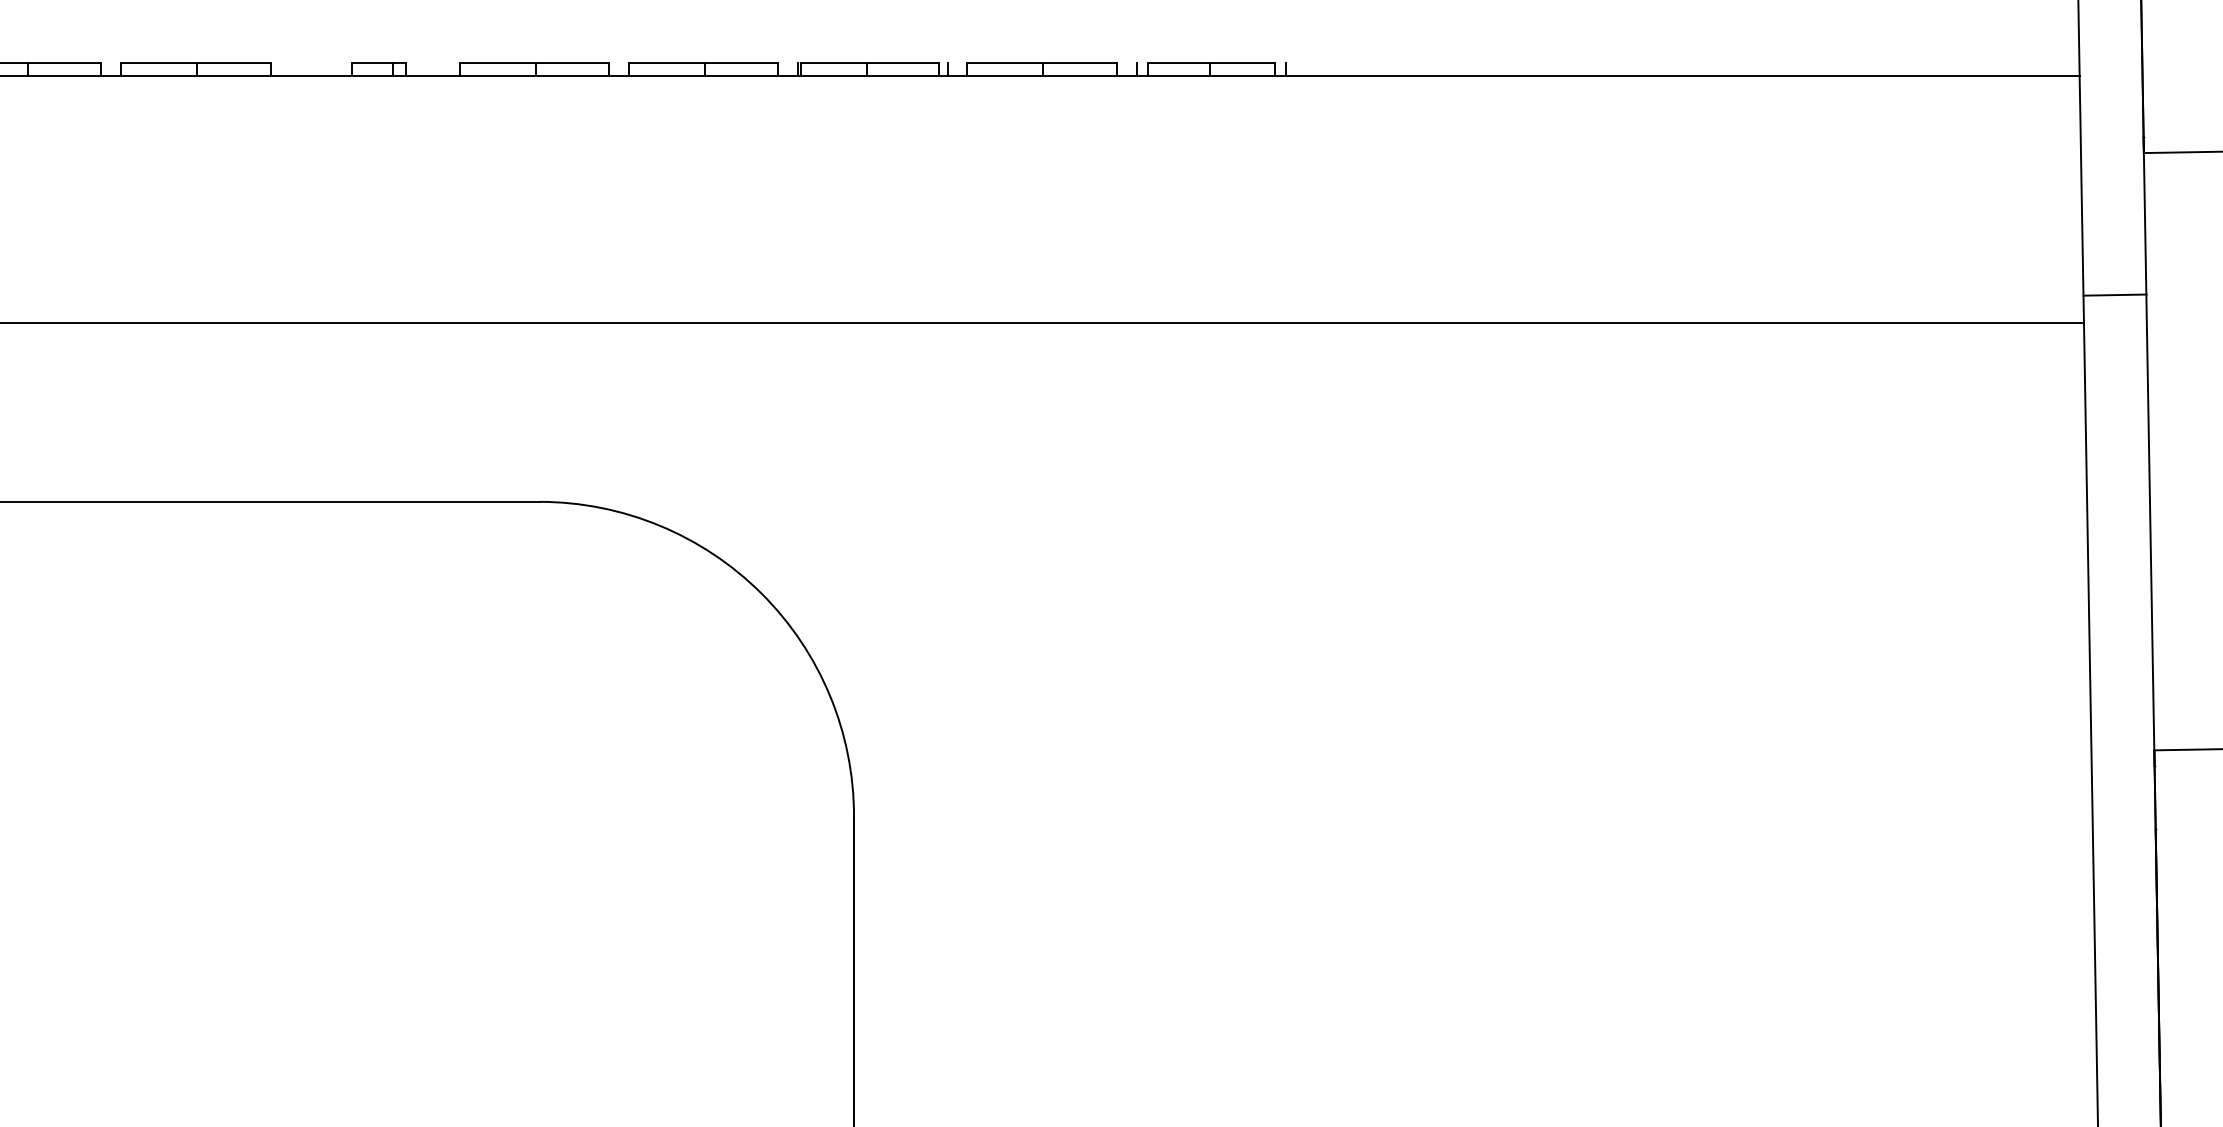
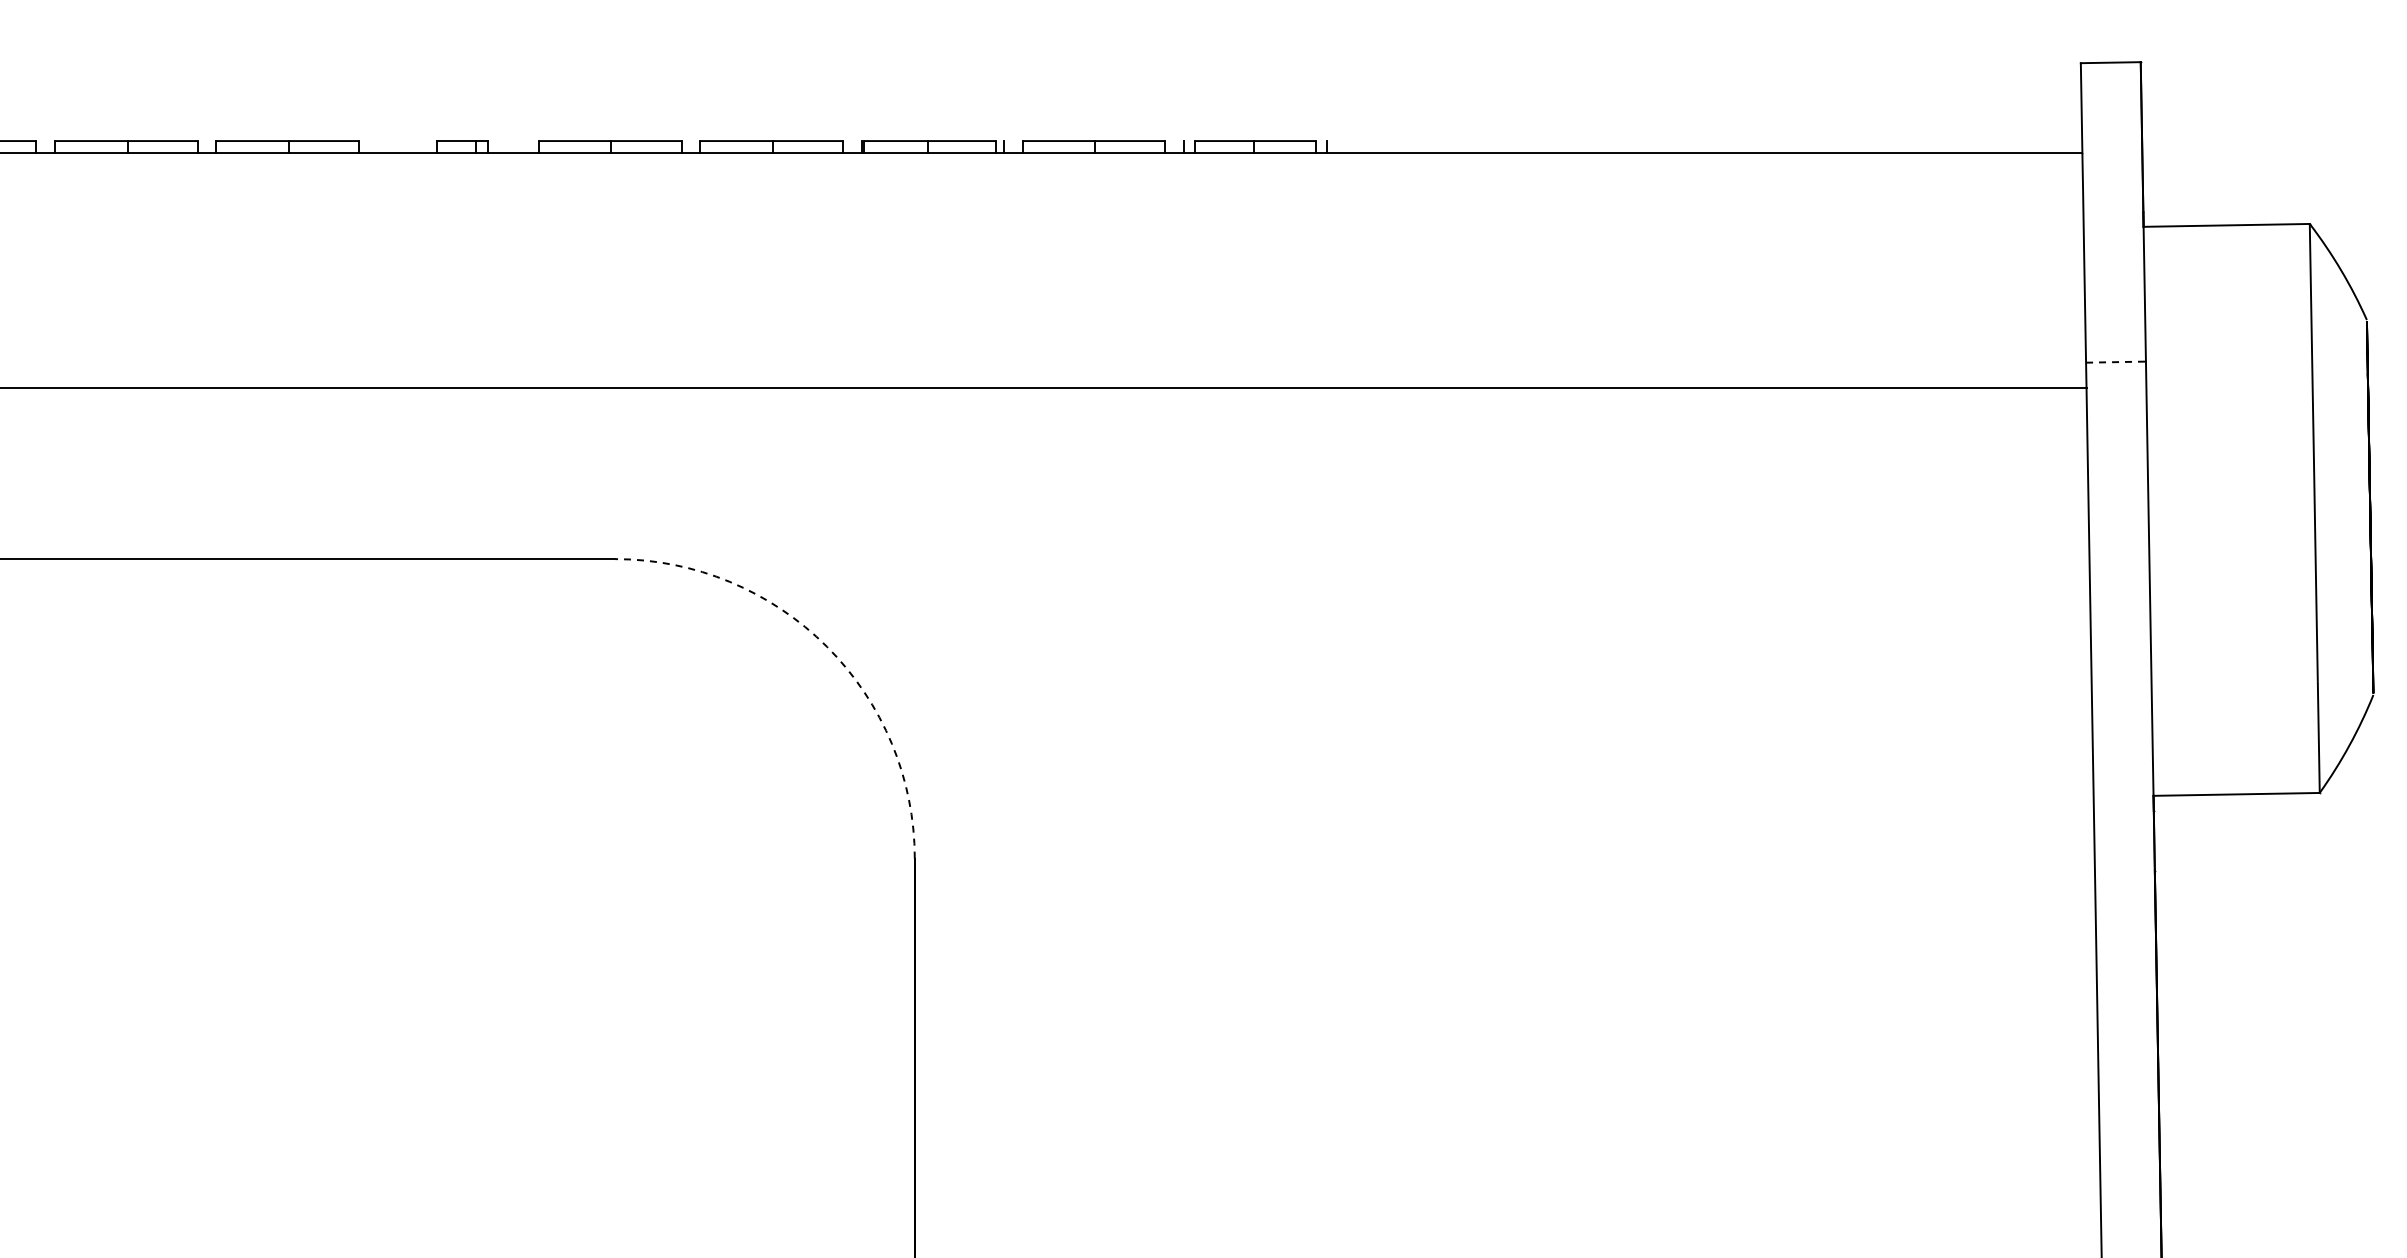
line: (2115, 295) -> (2116, 362), solid -> dashed
arc: (762, 593) -> (827, 646), solid -> dashed

